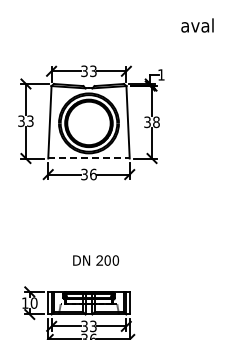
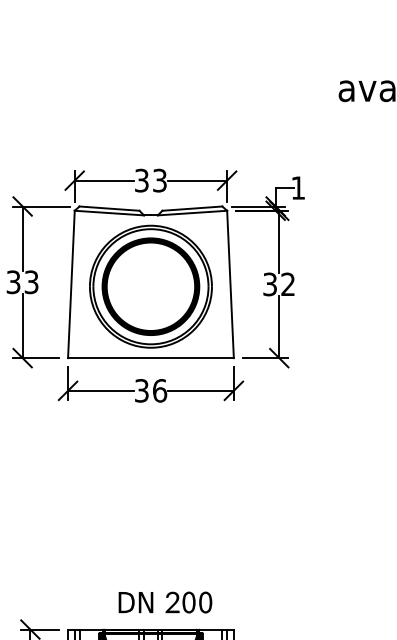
text: (156, 122) -> (288, 284), 38 -> 32
line: (88, 158) -> (149, 358), dashed -> solid
text: (95, 260) -> (164, 602), moved

